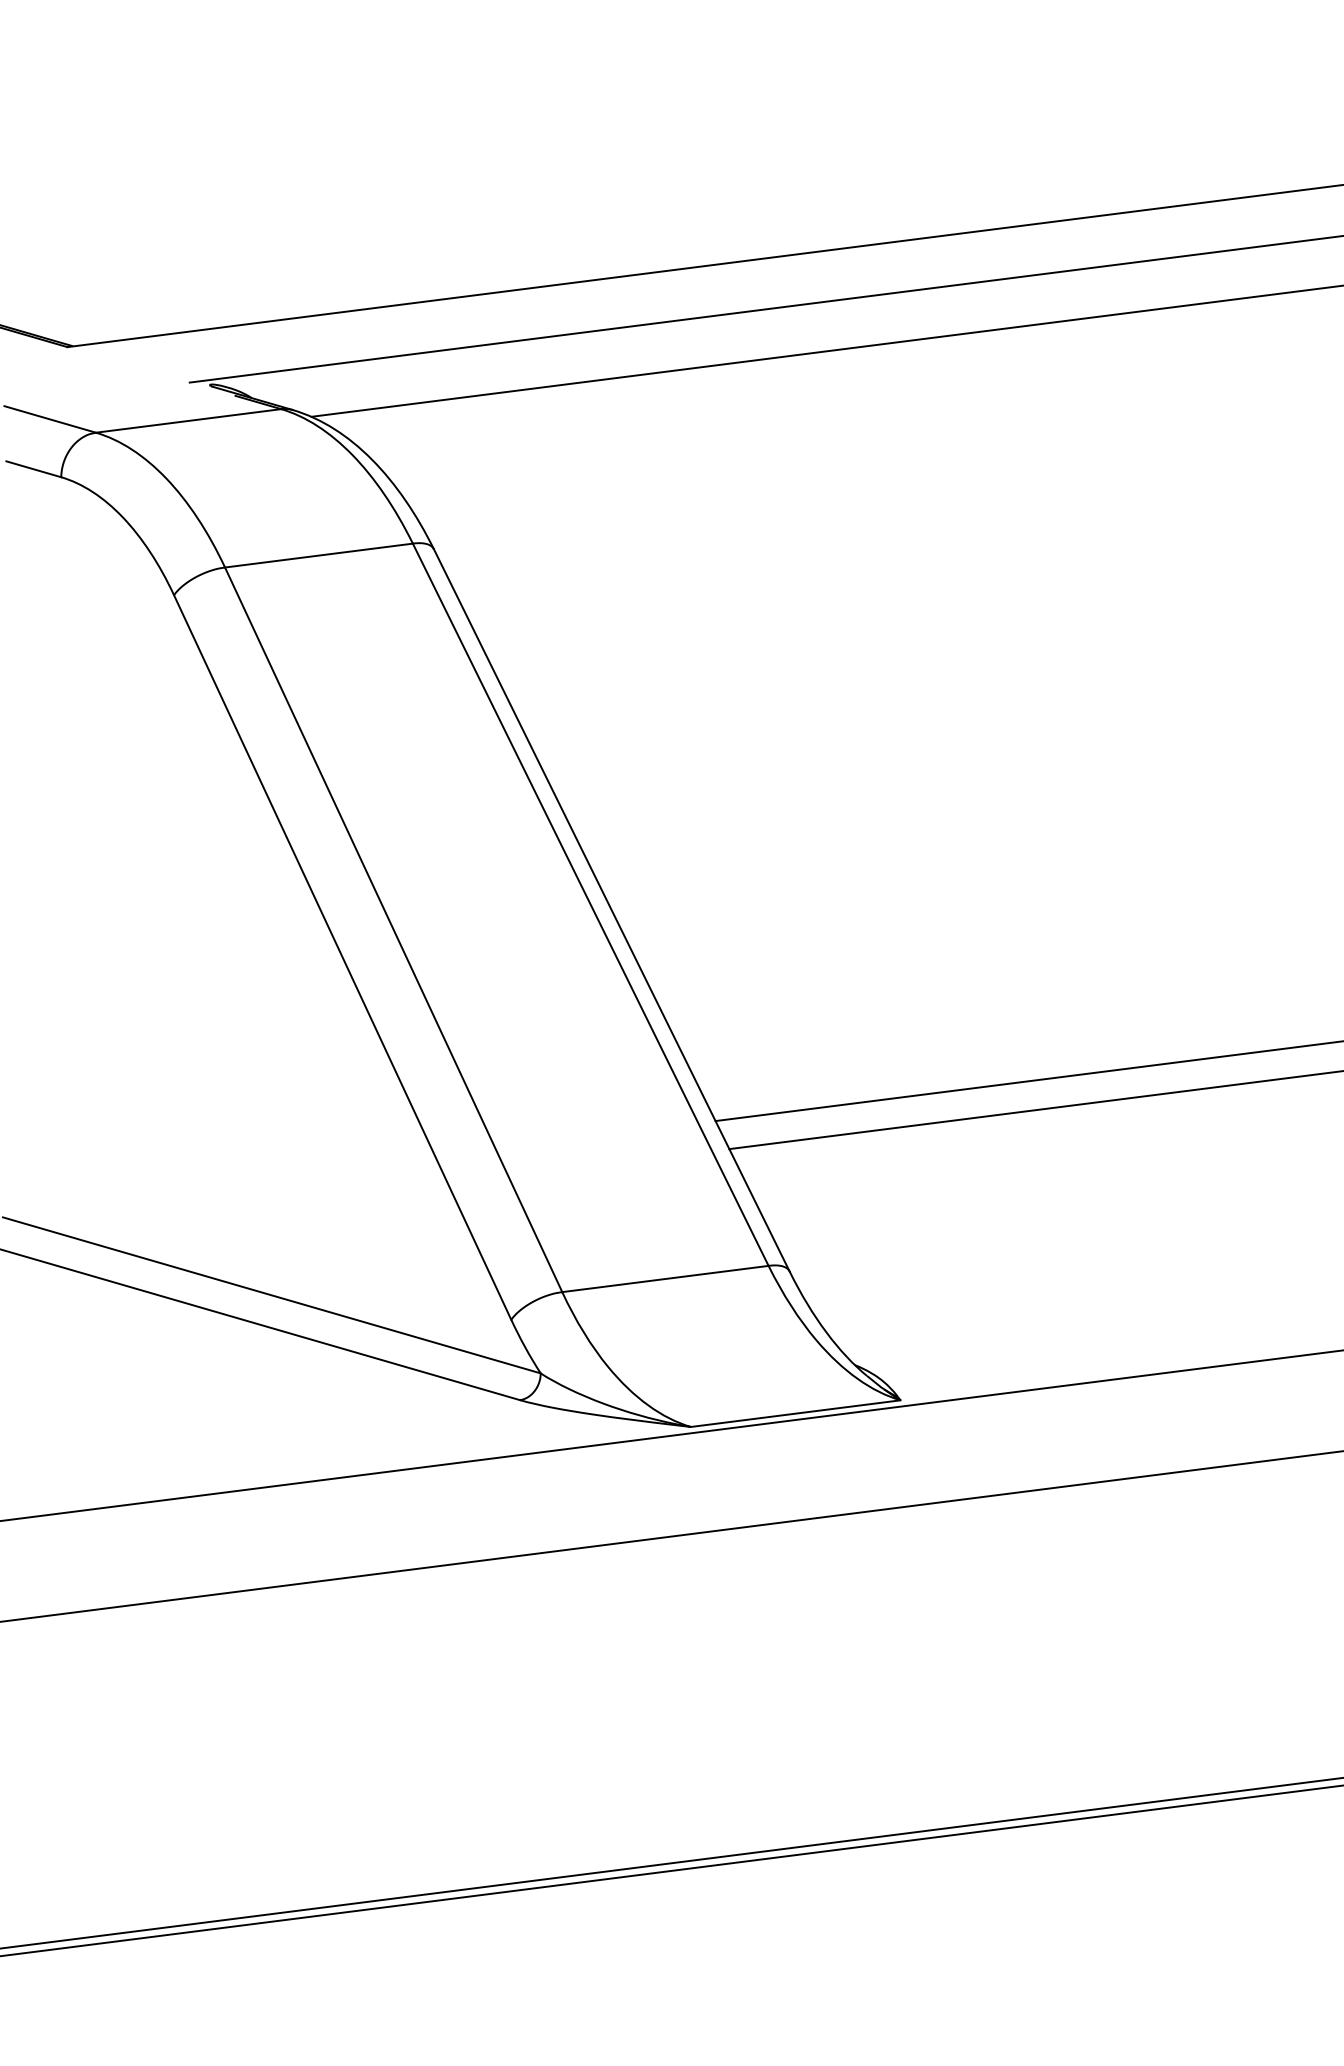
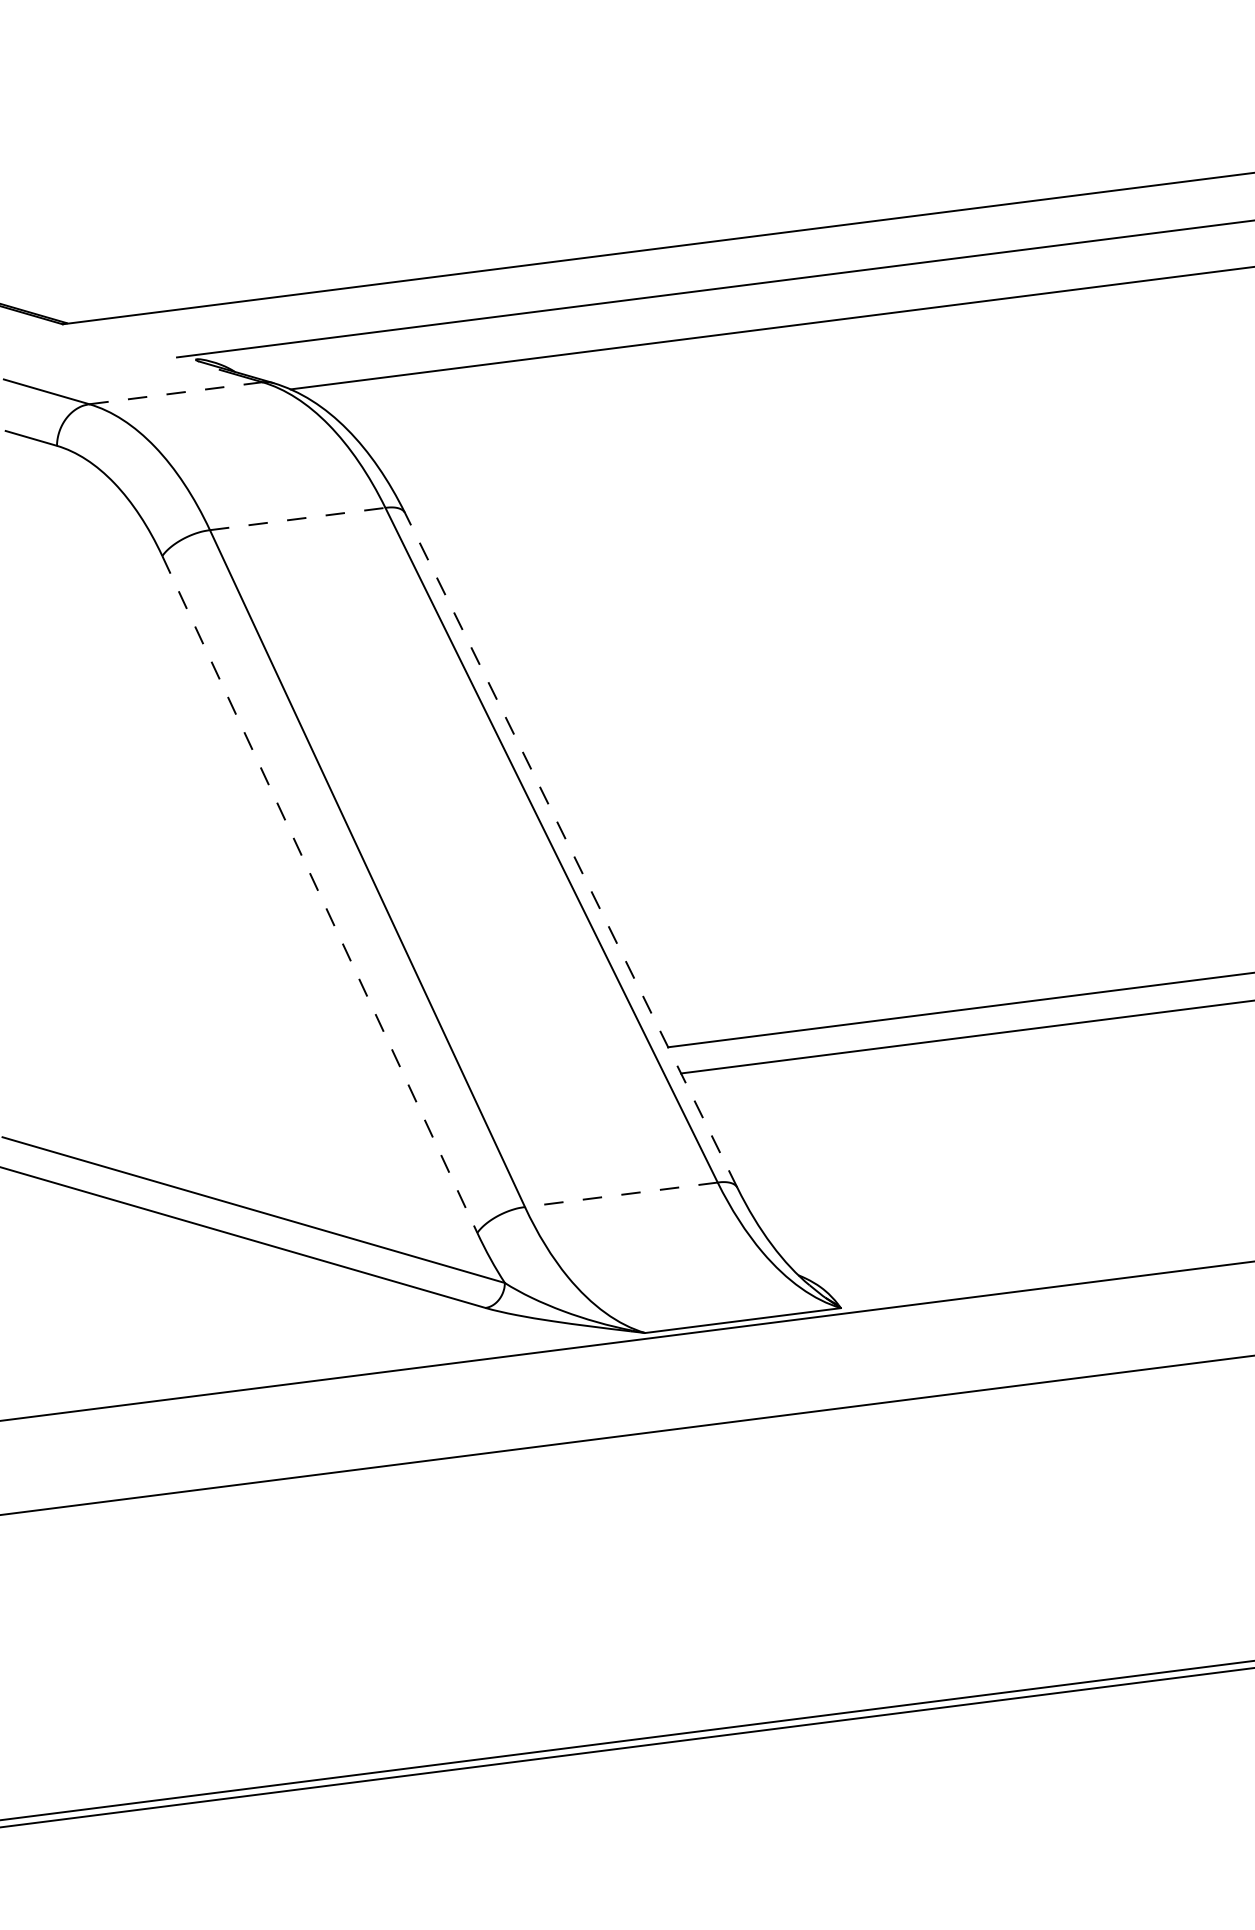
line: (189, 421) -> (176, 393), solid -> dashed
line: (319, 555) -> (298, 518), solid -> dashed
line: (612, 910) -> (571, 850), solid -> dashed
line: (343, 957) -> (320, 894), solid -> dashed
line: (664, 1278) -> (620, 1194), solid -> dashed

